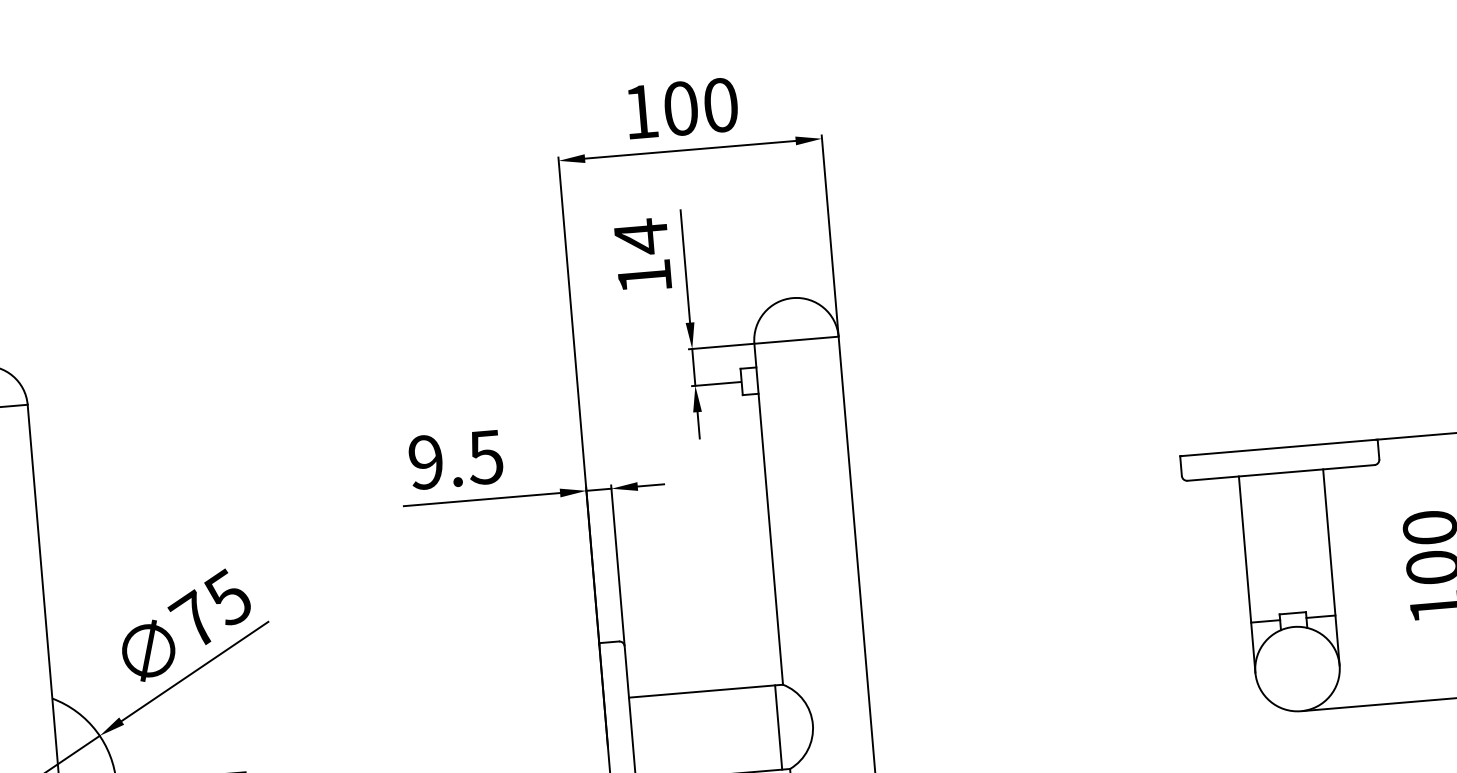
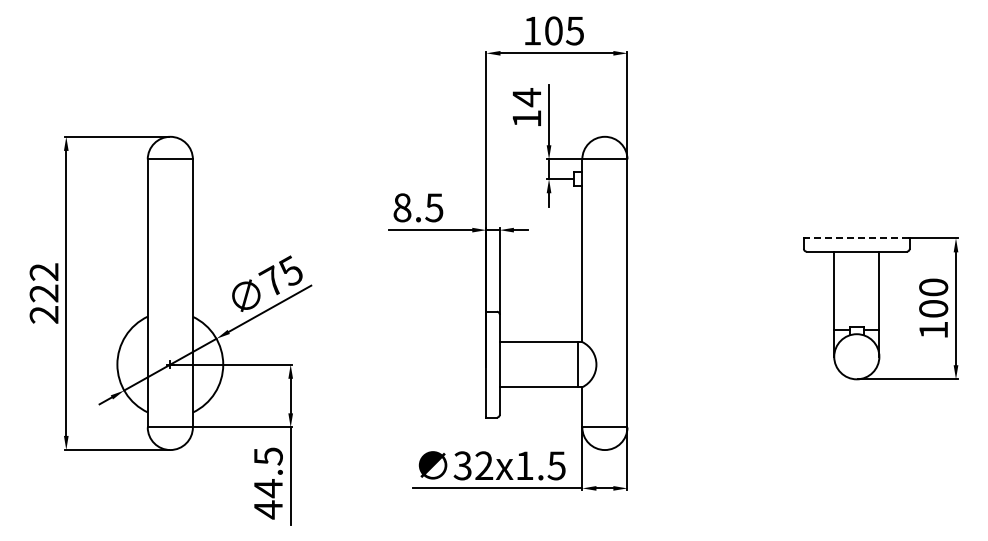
text: (719, 104) -> (574, 30), 100 -> 105
line: (1278, 448) -> (856, 238), solid -> dashed
text: (426, 461) -> (402, 207), 9.5 -> 8.5

